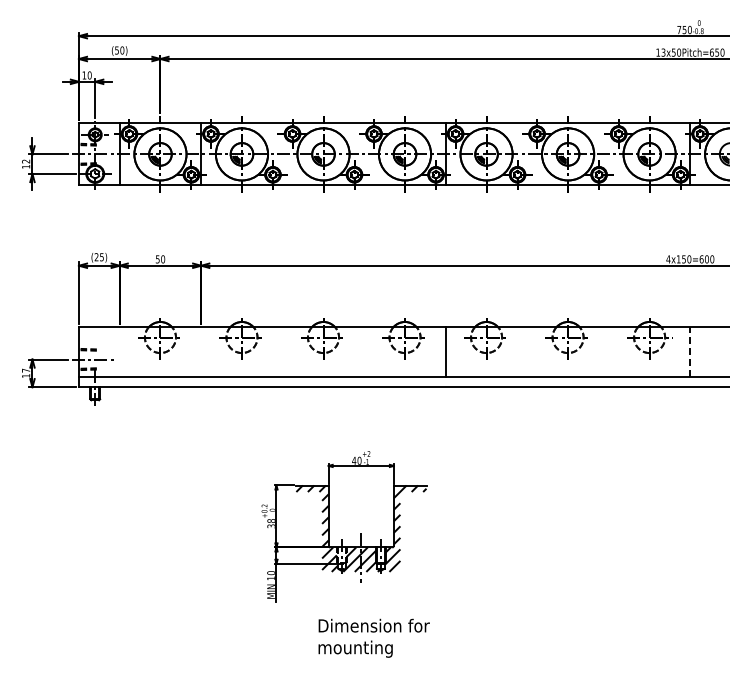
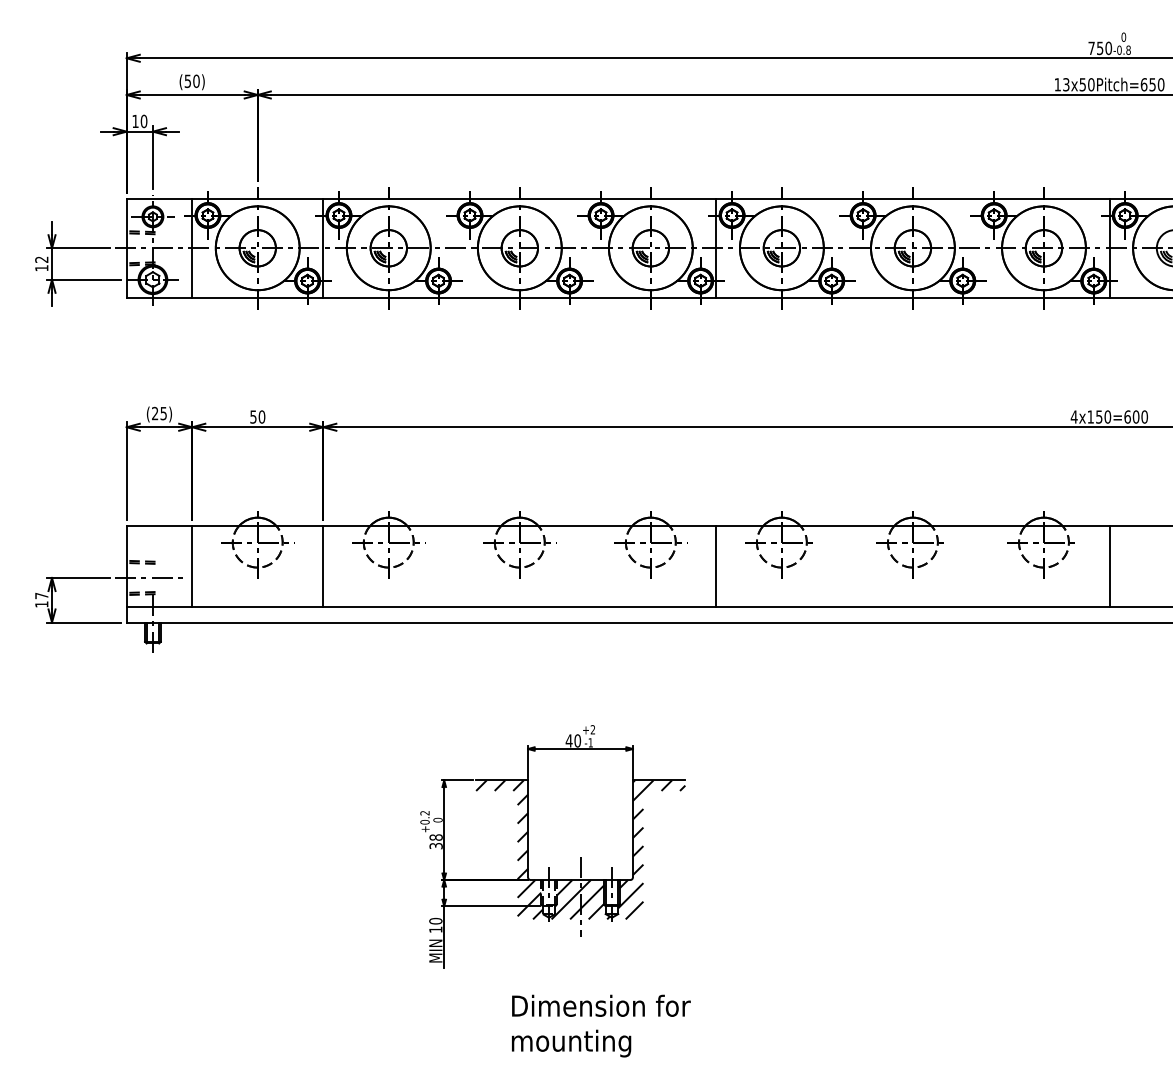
line: (119, 351) -> (191, 565), added
line: (201, 351) -> (323, 565), added
line: (690, 351) -> (1109, 565), dashed -> solid

